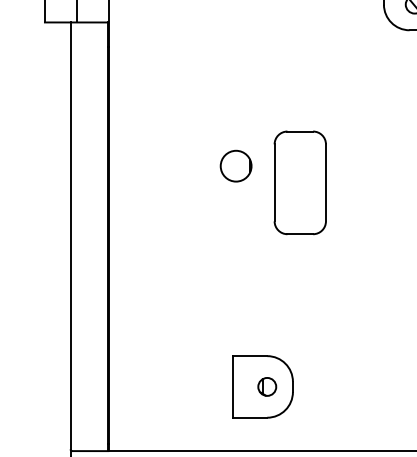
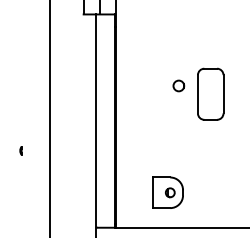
circle: (235, 165) -> (178, 85), size x0.7
part: (261, 386) -> (167, 192), moved

